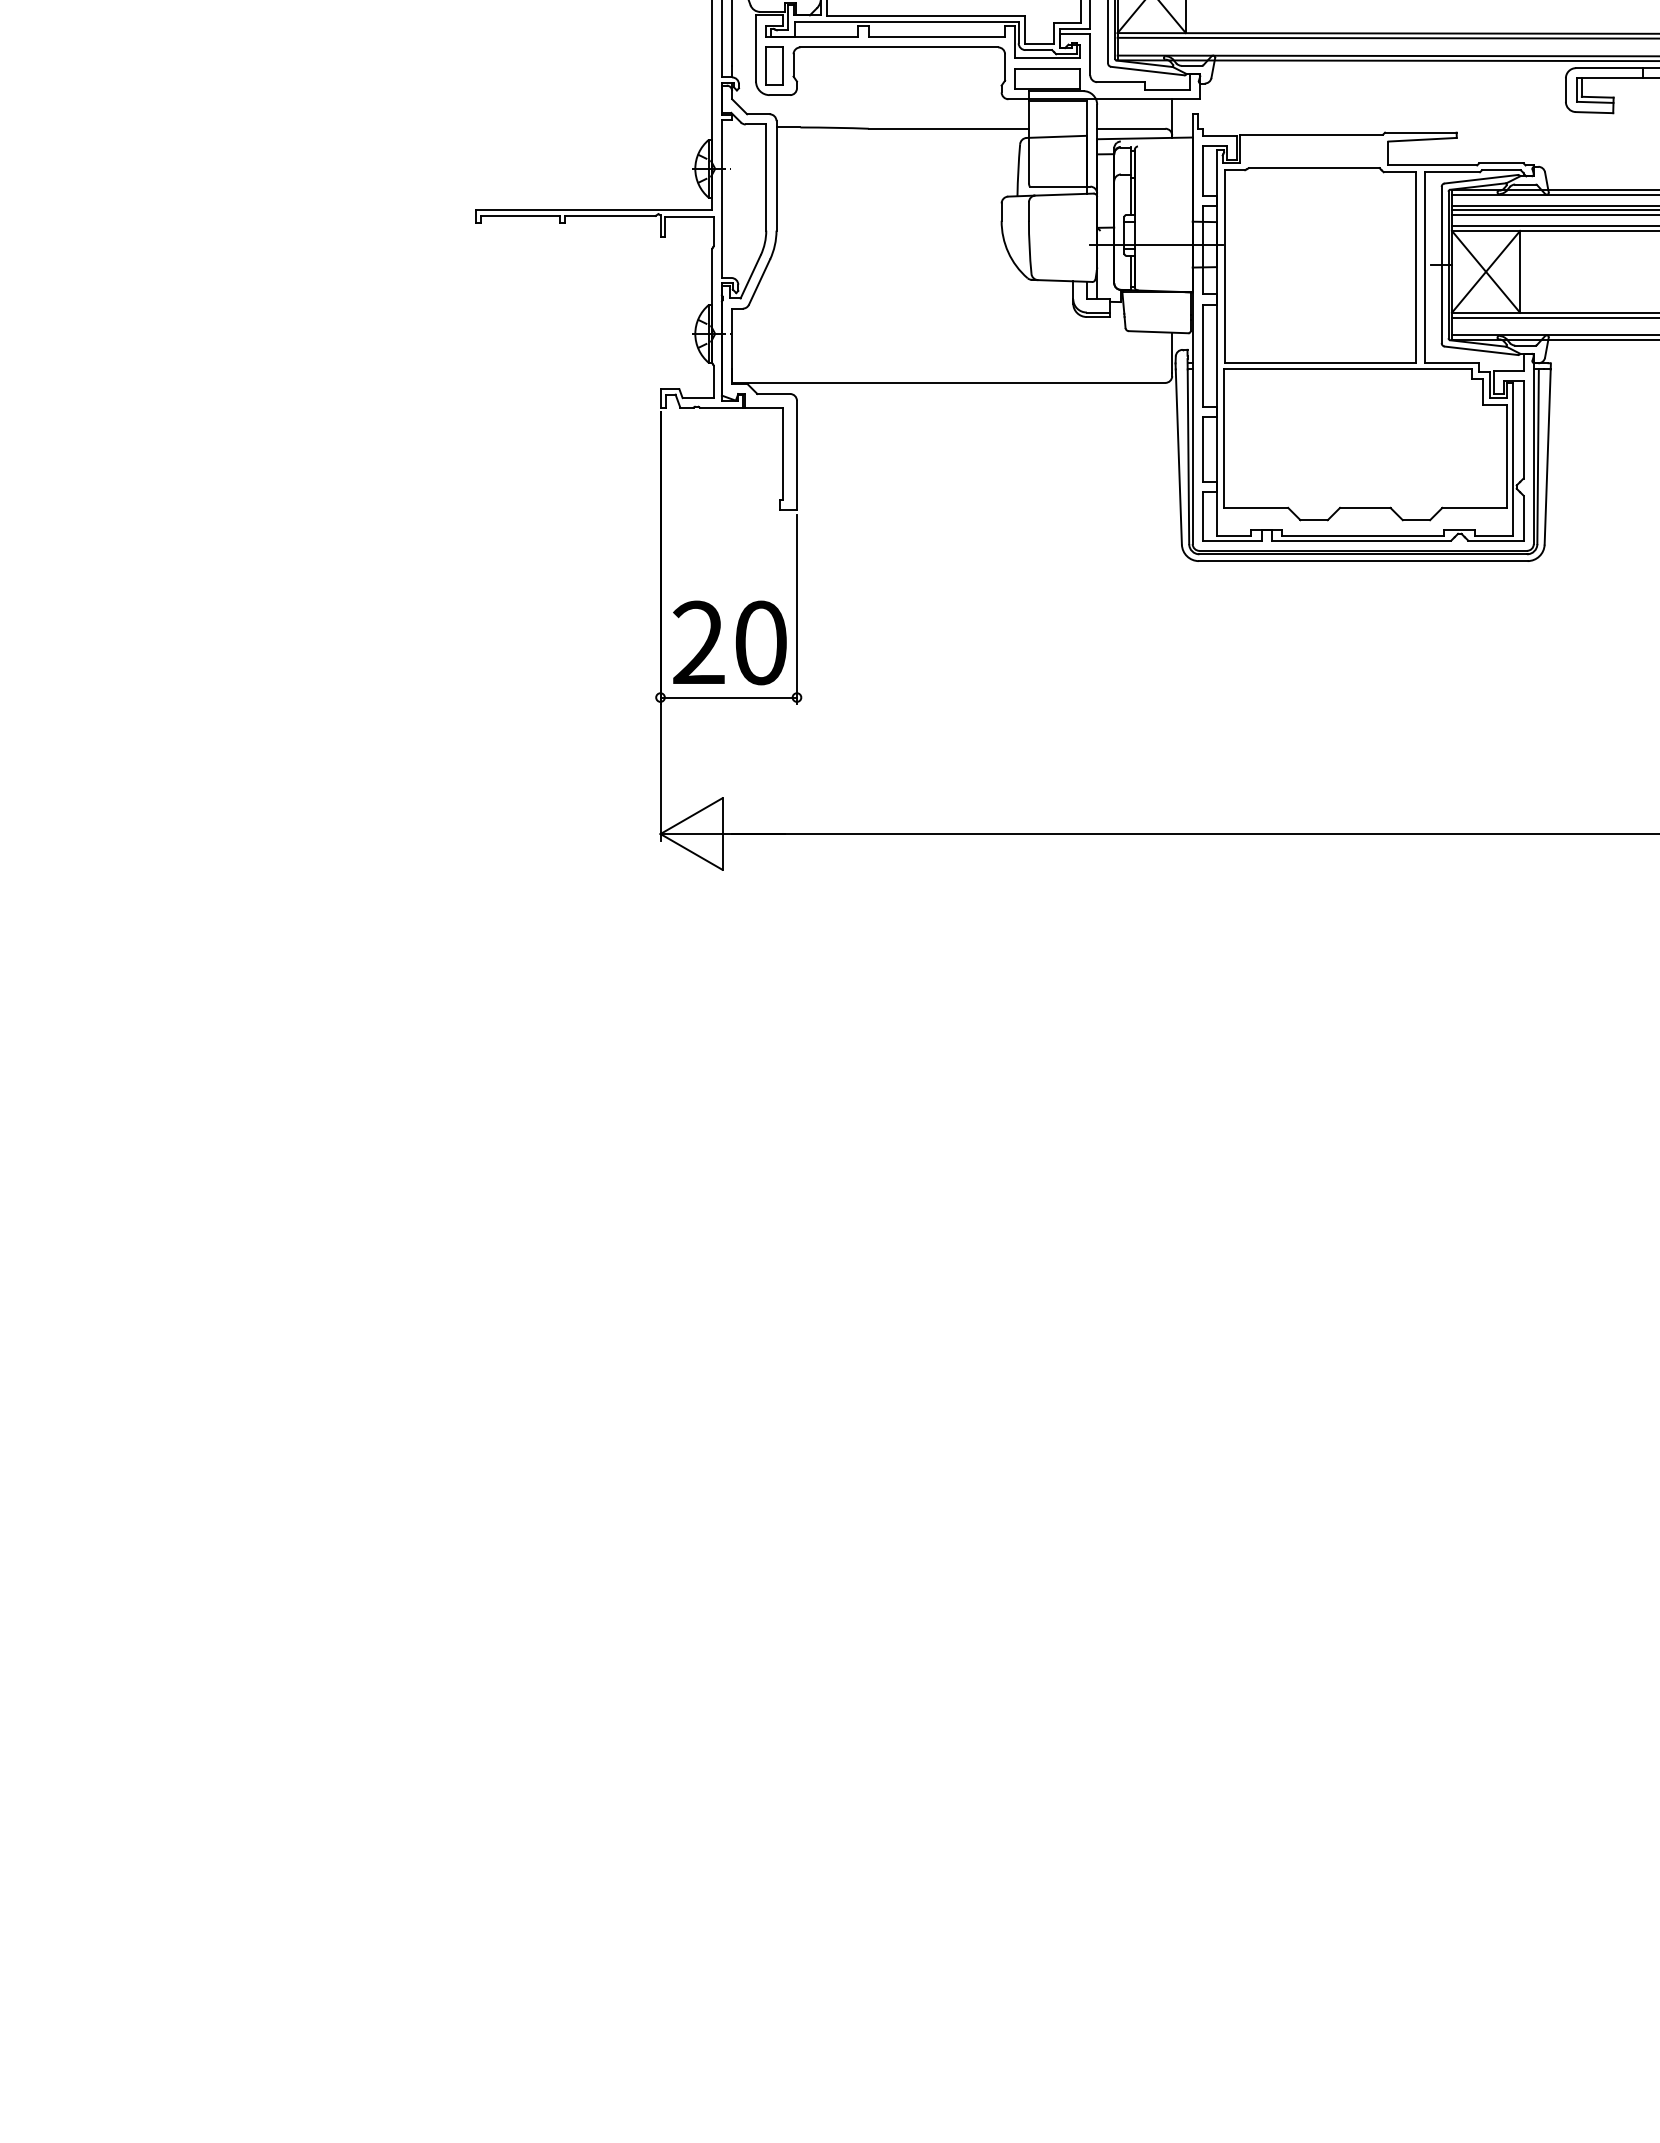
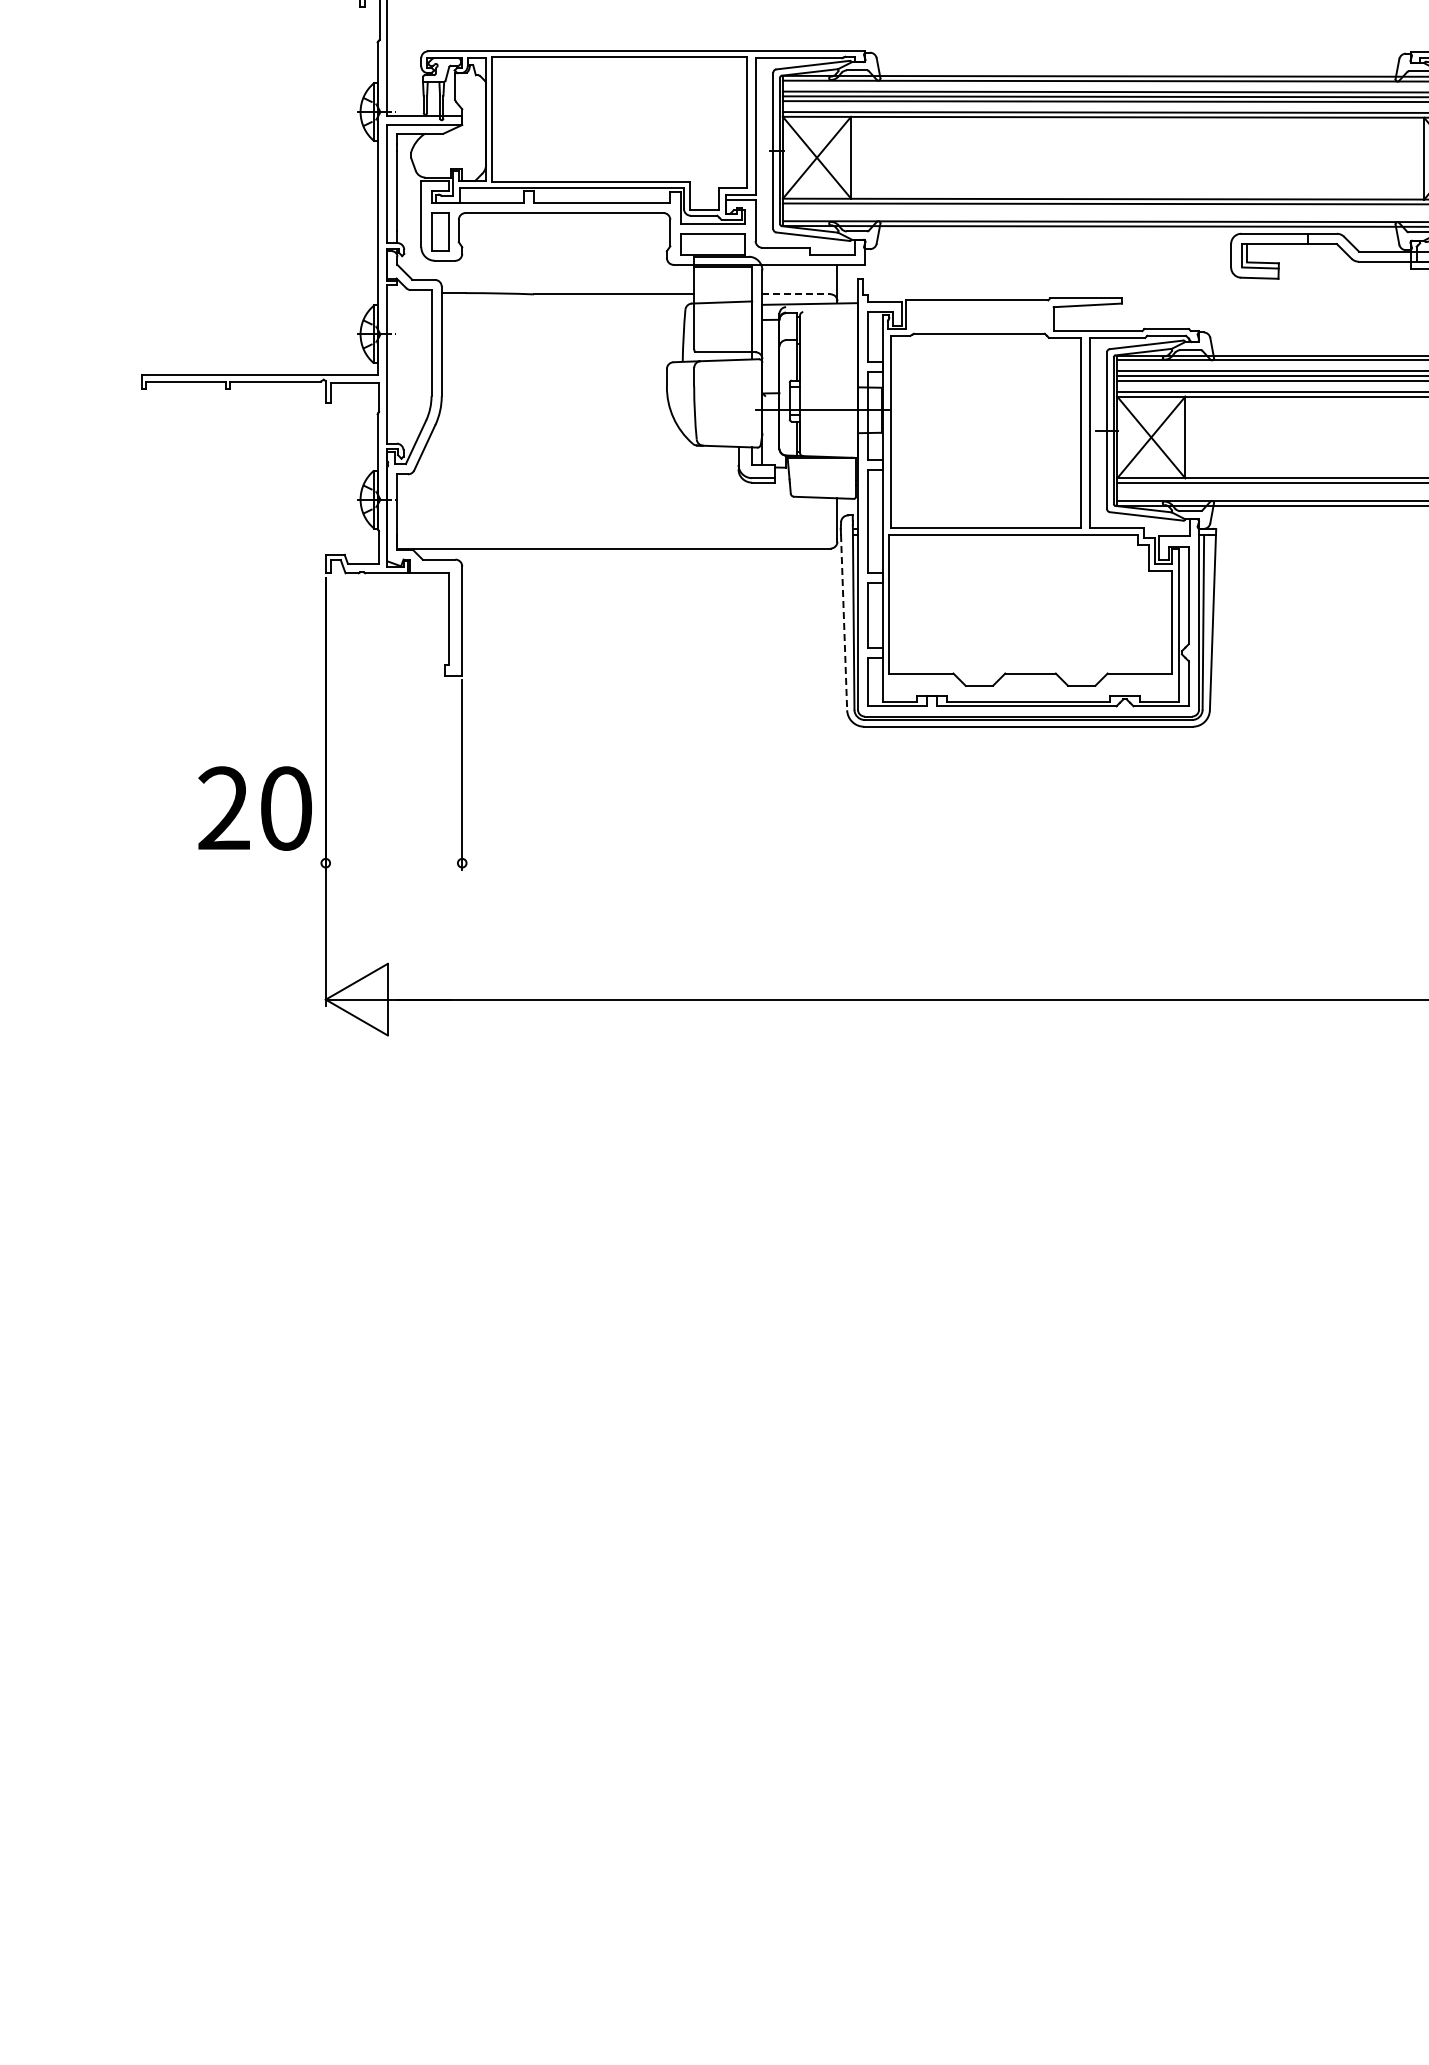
line: (1131, 128) -> (796, 294), solid -> dashed
line: (1178, 457) -> (843, 623), solid -> dashed
text: (729, 642) -> (254, 808), moved
line: (728, 697) -> (393, 863), removed

